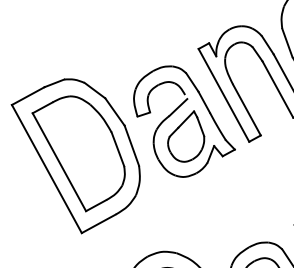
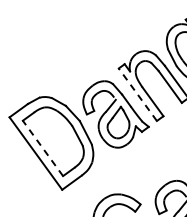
line: (223, 94) -> (137, 94), solid -> dashed
line: (58, 162) -> (42, 148), solid -> dashed

